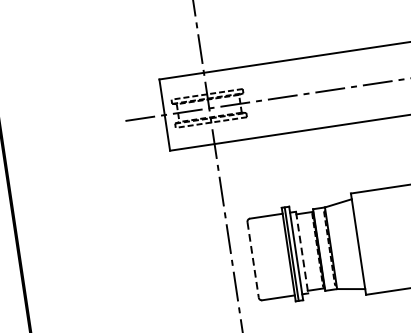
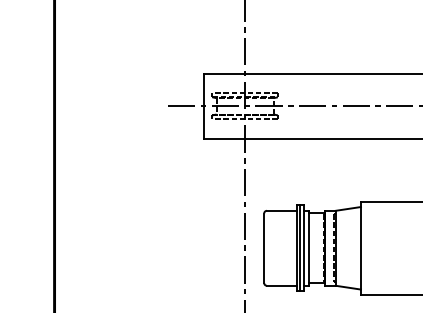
line: (302, 252) -> (309, 248), dashed -> solid
line: (253, 260) -> (264, 248), dashed -> solid

